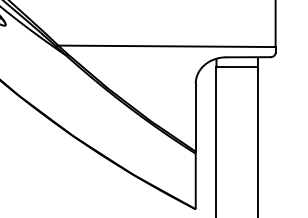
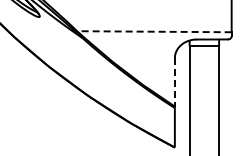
line: (165, 46) -> (153, 31), solid -> dashed
line: (195, 117) -> (174, 82), solid -> dashed

